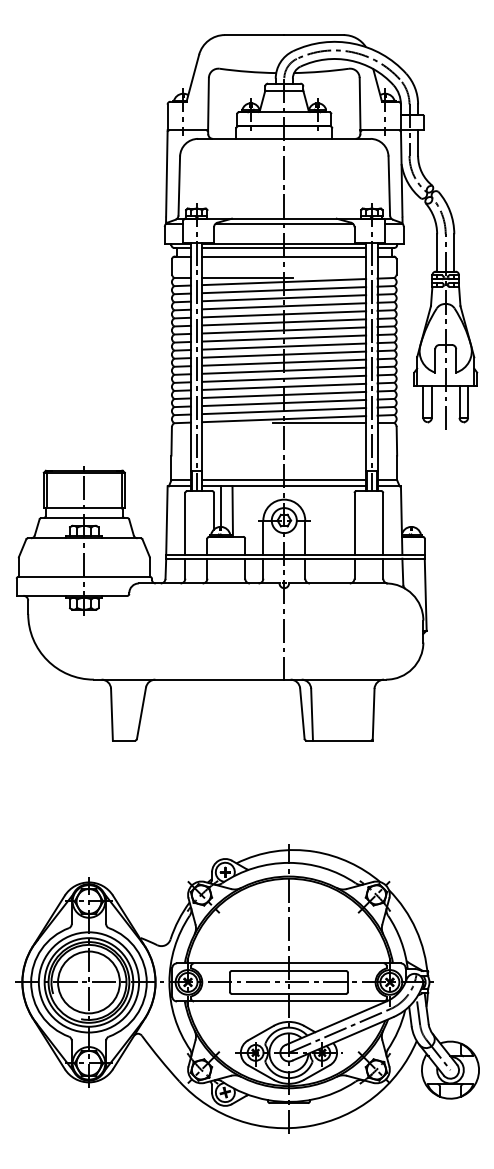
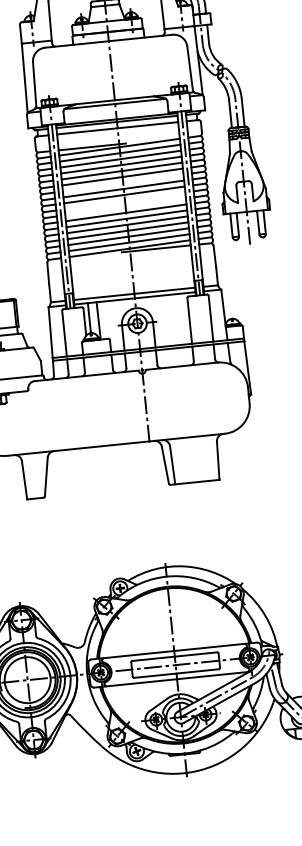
line: (284, 330) -> (123, 183), removed
line: (284, 354) -> (125, 200), removed
line: (284, 362) -> (125, 206), removed

